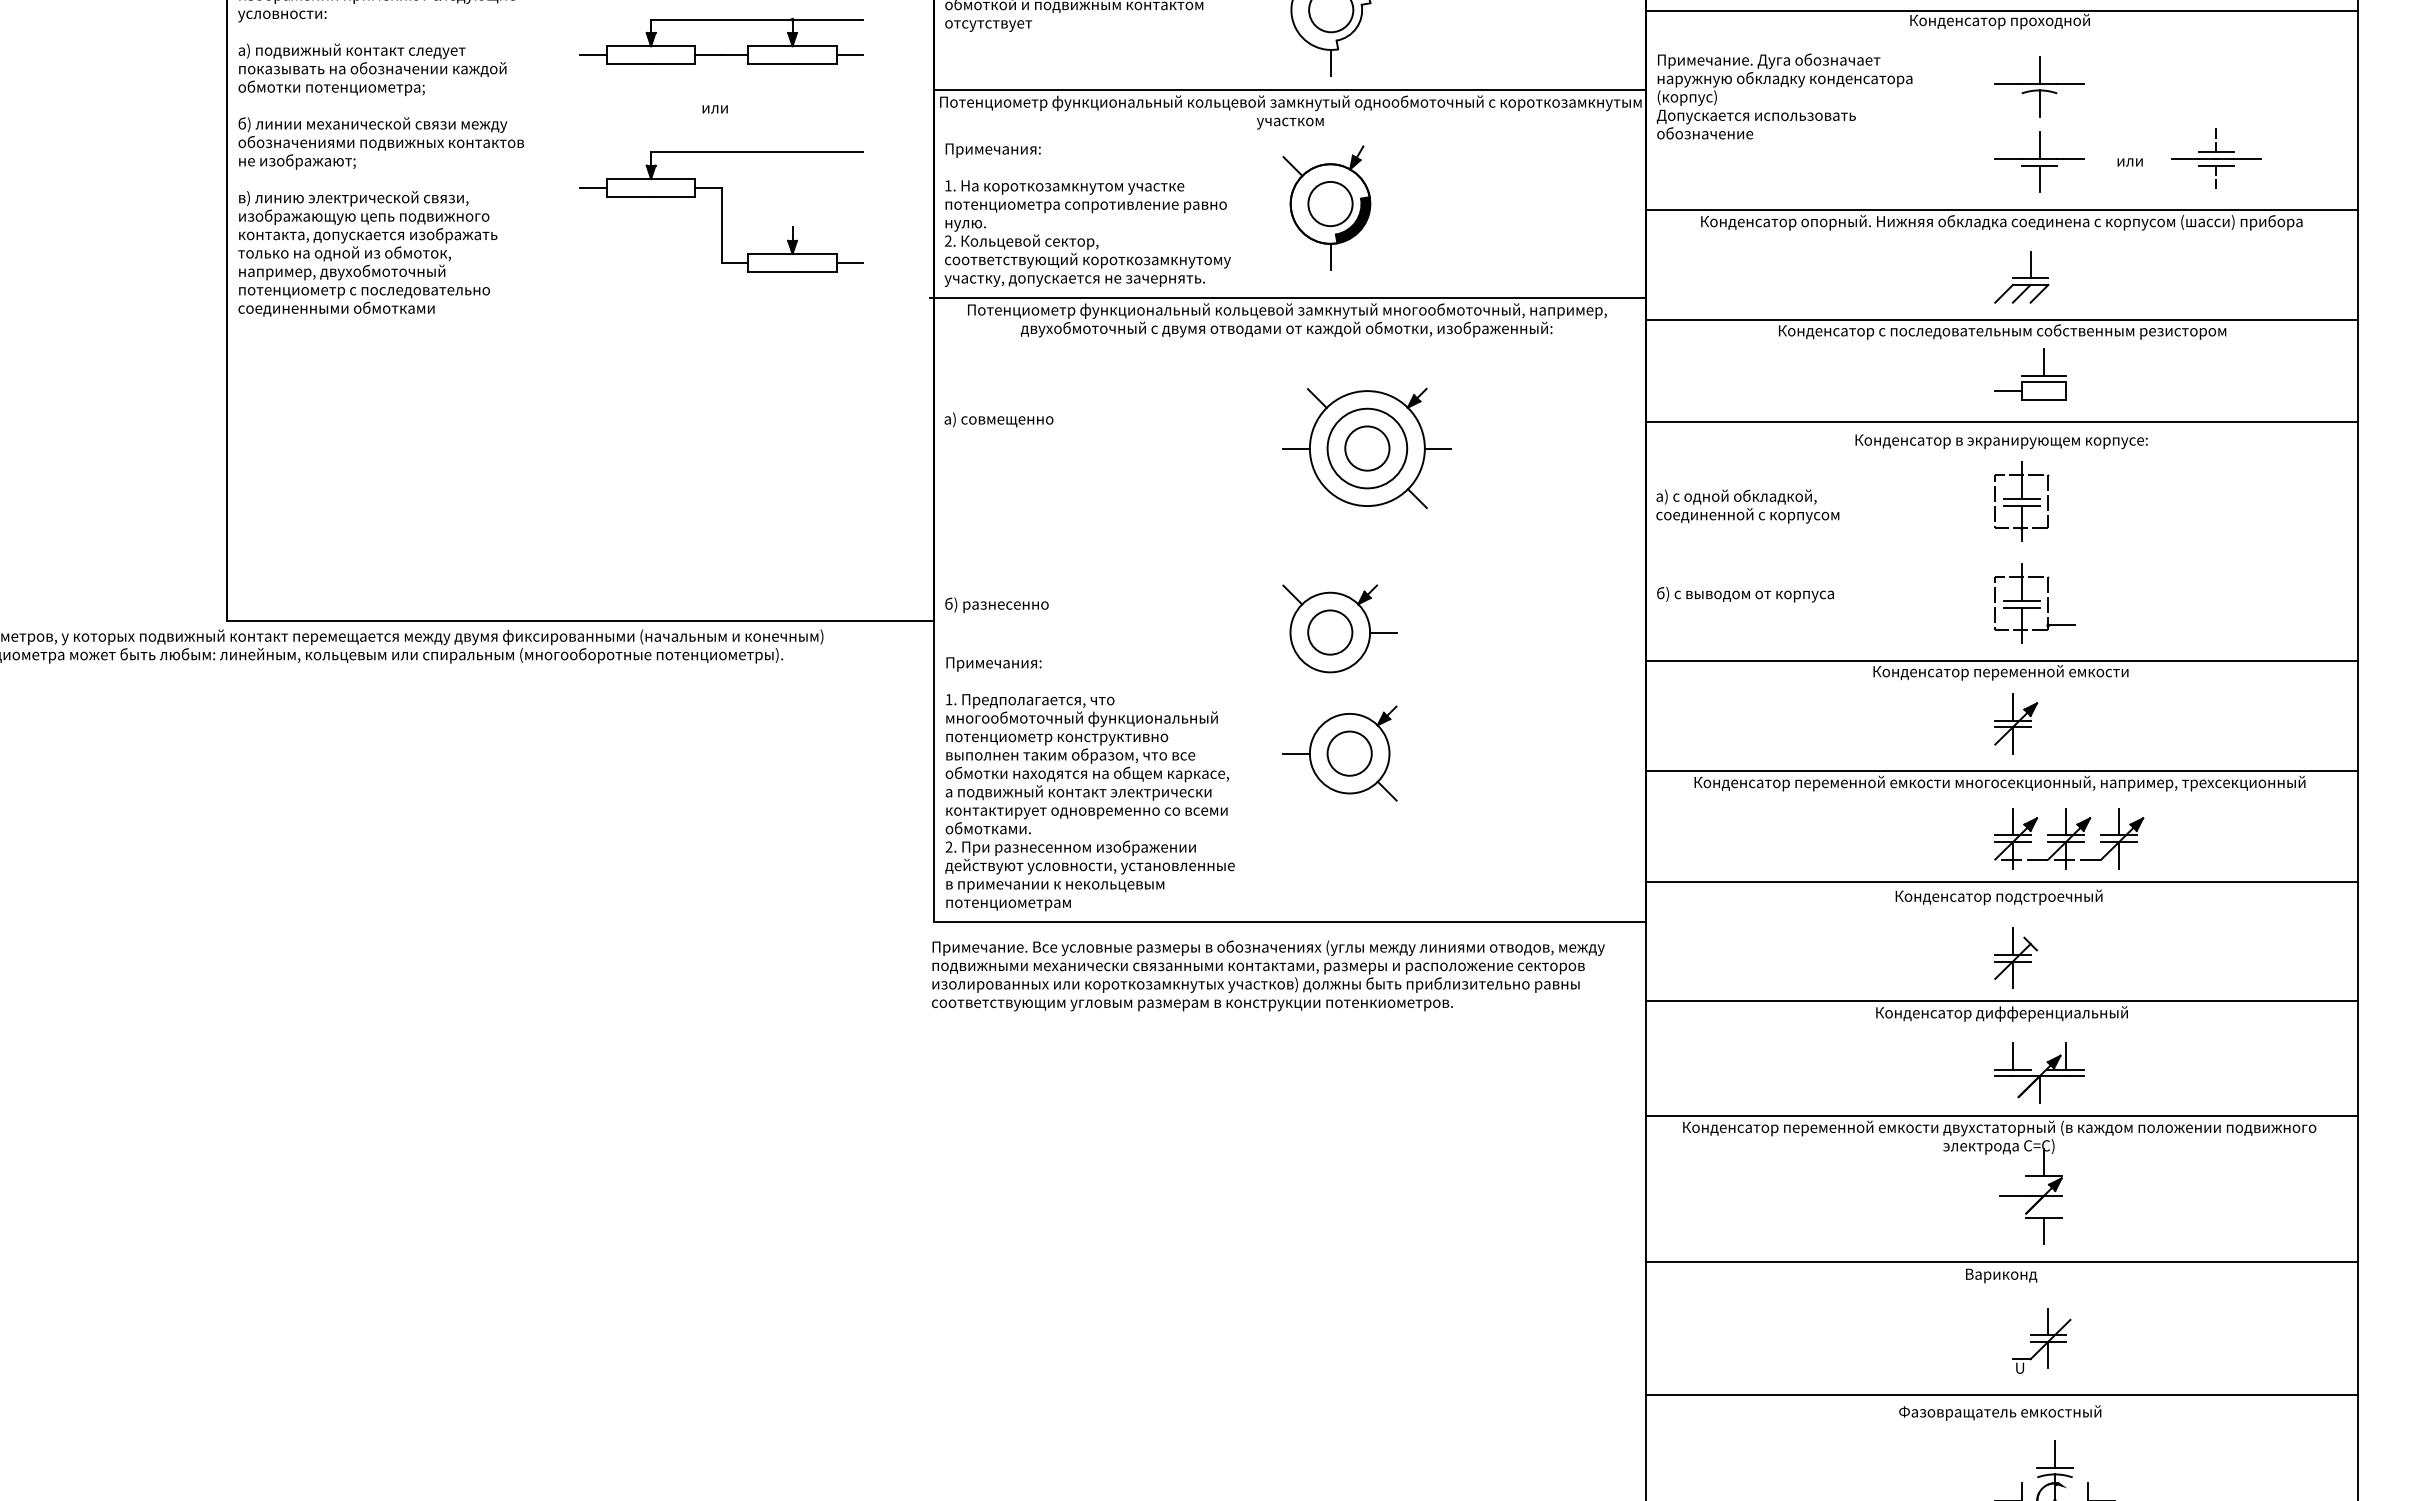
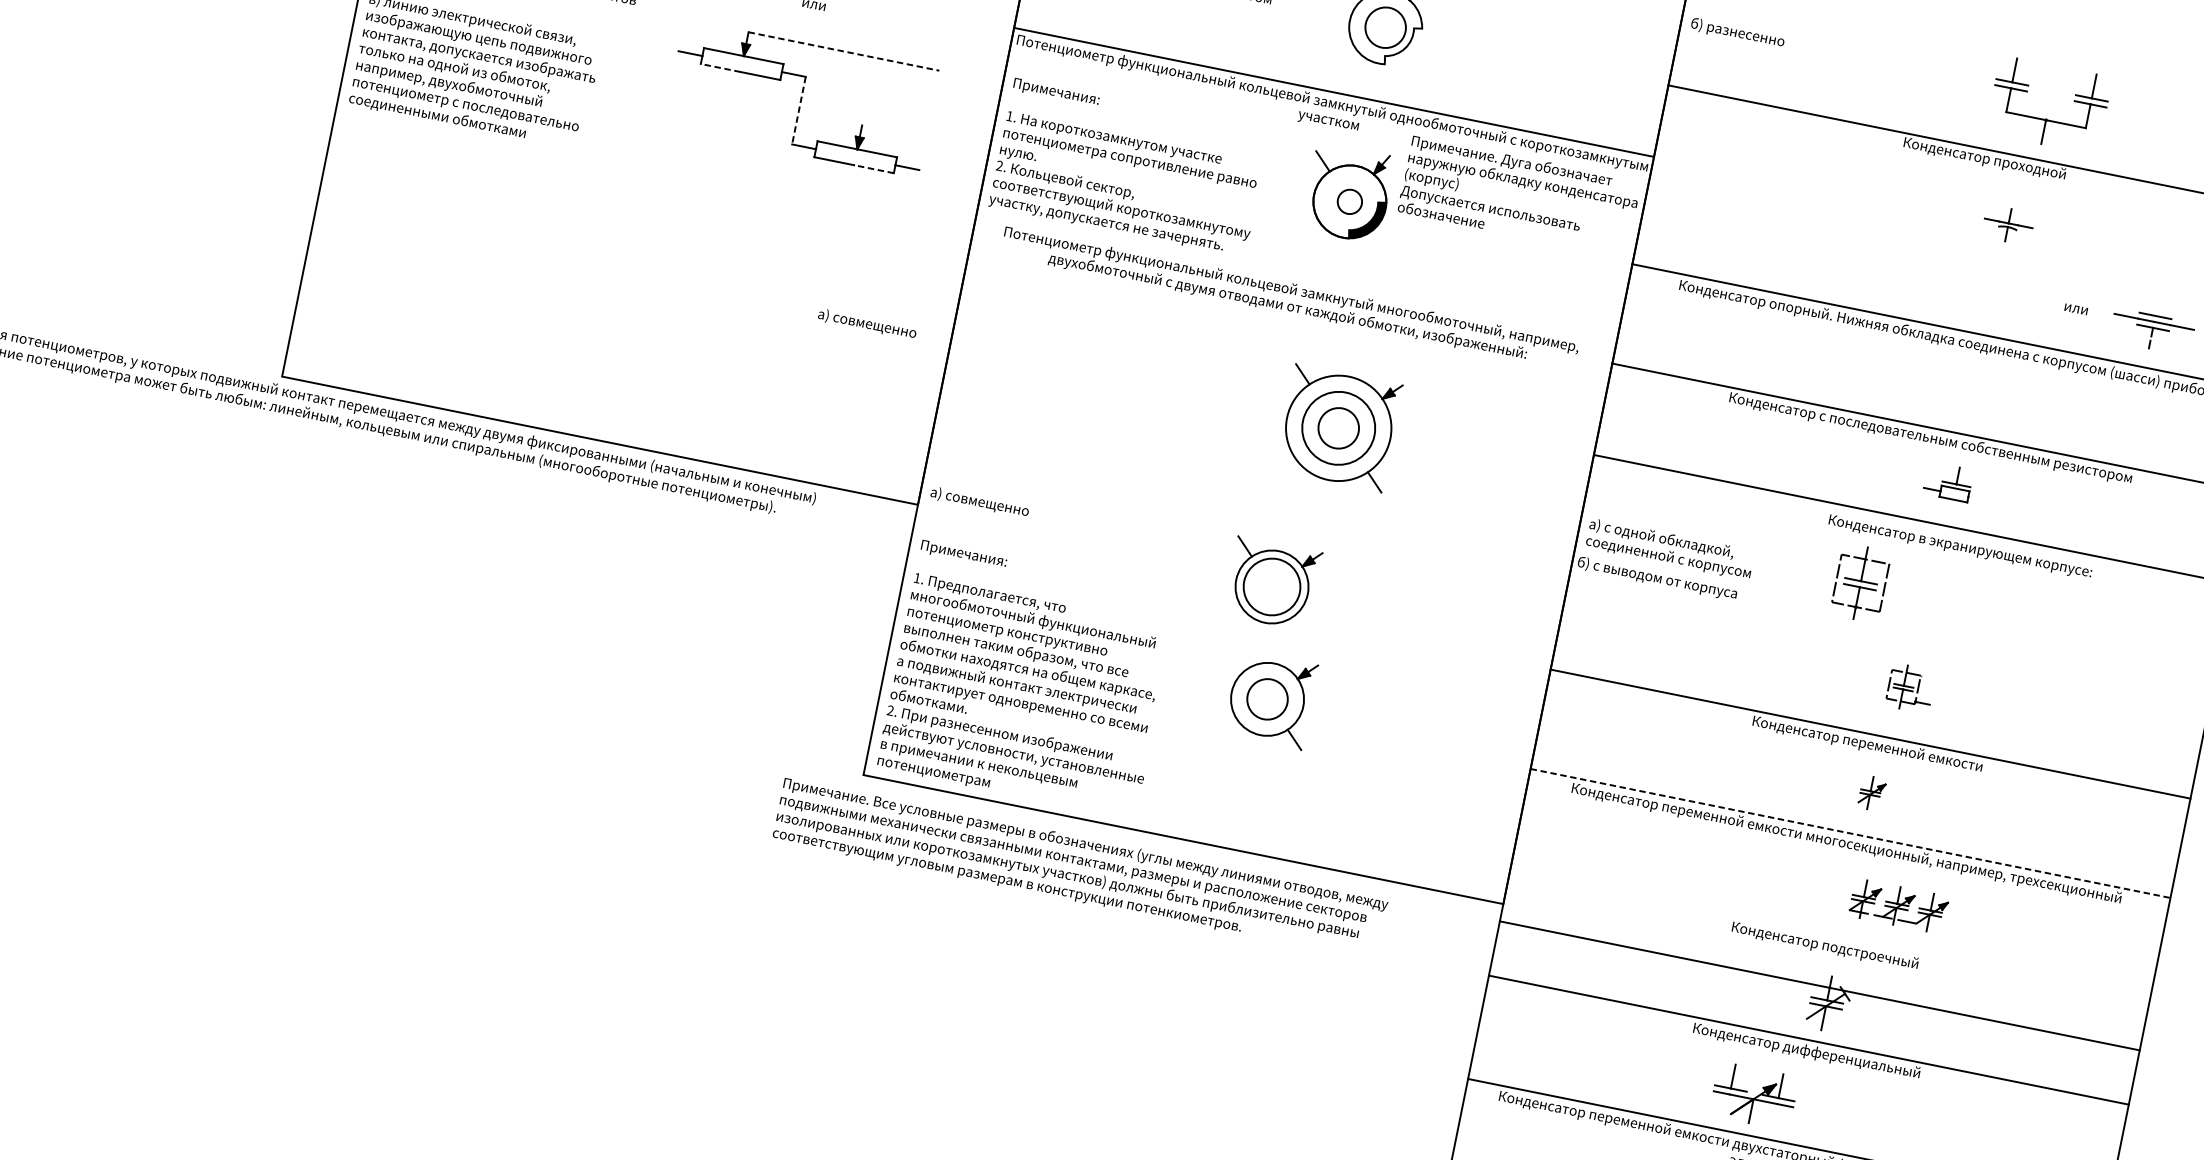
line: (1331, 62) -> (1376, 74), removed
part: (2039, 86) -> (2008, 224), size x0.6
text: (1784, 96) -> (1519, 196), moved
line: (2216, 138) -> (2158, 303), removed
line: (757, 152) -> (844, 51), solid -> dashed
part: (2039, 161) -> (1994, 292), removed
line: (628, 196) -> (720, 67), solid -> dashed
circle: (1330, 203) -> (1349, 201), size x0.6
line: (721, 225) -> (798, 110), solid -> dashed
line: (1330, 256) -> (1340, 249), removed
line: (814, 271) -> (873, 168), solid -> dashed
part: (2021, 277) -> (1957, 393), removed
line: (1287, 298) -> (1294, 278), removed
part: (2030, 374) -> (1948, 481), size x0.7
text: (998, 419) -> (866, 323), moved
text: (2001, 441) -> (1960, 547), moved
line: (1296, 448) -> (1275, 415), removed
line: (1437, 448) -> (1401, 440), removed
part: (2021, 501) -> (1860, 583), moved
text: (1745, 594) -> (1657, 578), moved
part: (2034, 603) -> (1910, 688), size x0.6
text: (999, 605) -> (979, 502), б) разнесенно -> а) совмещенно
circle: (1330, 632) -> (1272, 586), size x1.4
line: (1383, 632) -> (1319, 596), removed
part: (2016, 723) -> (1872, 793), size x0.6
line: (1296, 753) -> (1219, 689), removed
line: (2001, 771) -> (1850, 833), solid -> dashed
part: (2069, 838) -> (1899, 906), size x0.7
line: (2001, 881) -> (1819, 985), moved
text: (1268, 975) -> (1080, 869), moved
part: (2039, 1072) -> (1754, 1095), moved

